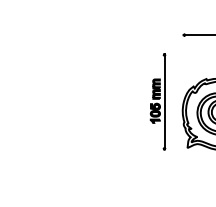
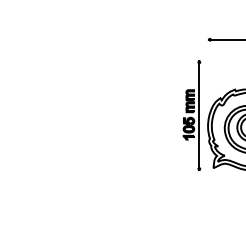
part: (157, 101) -> (191, 115), moved

